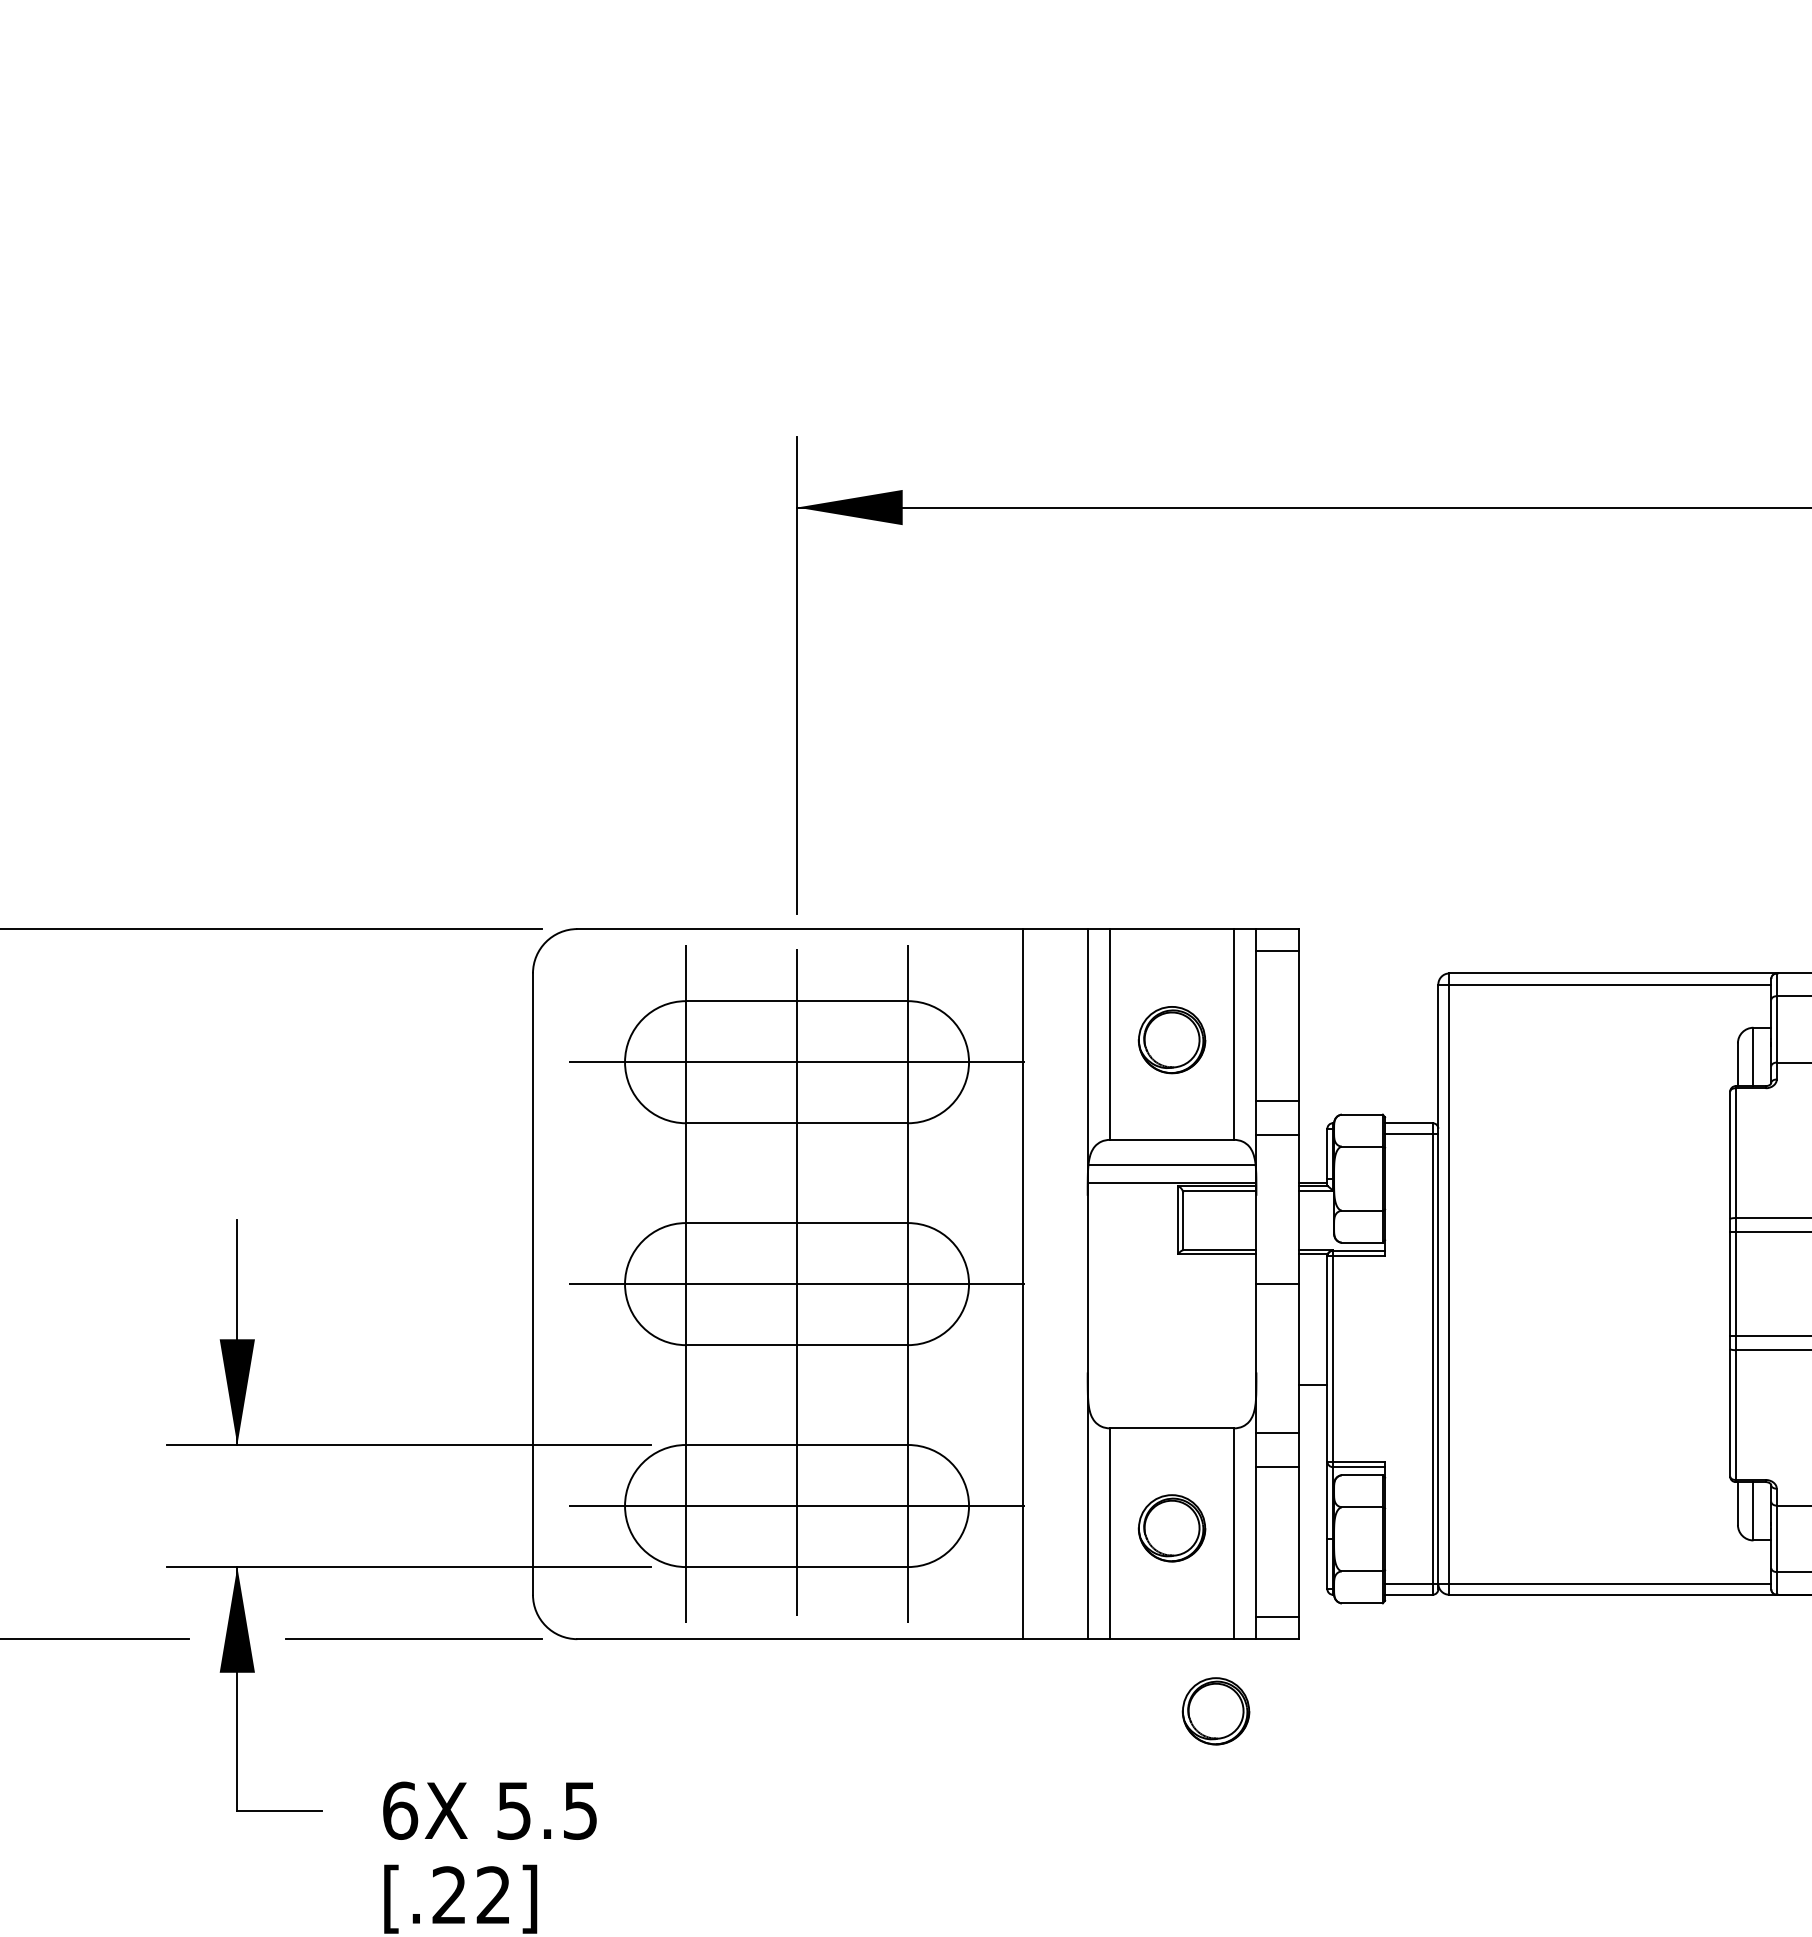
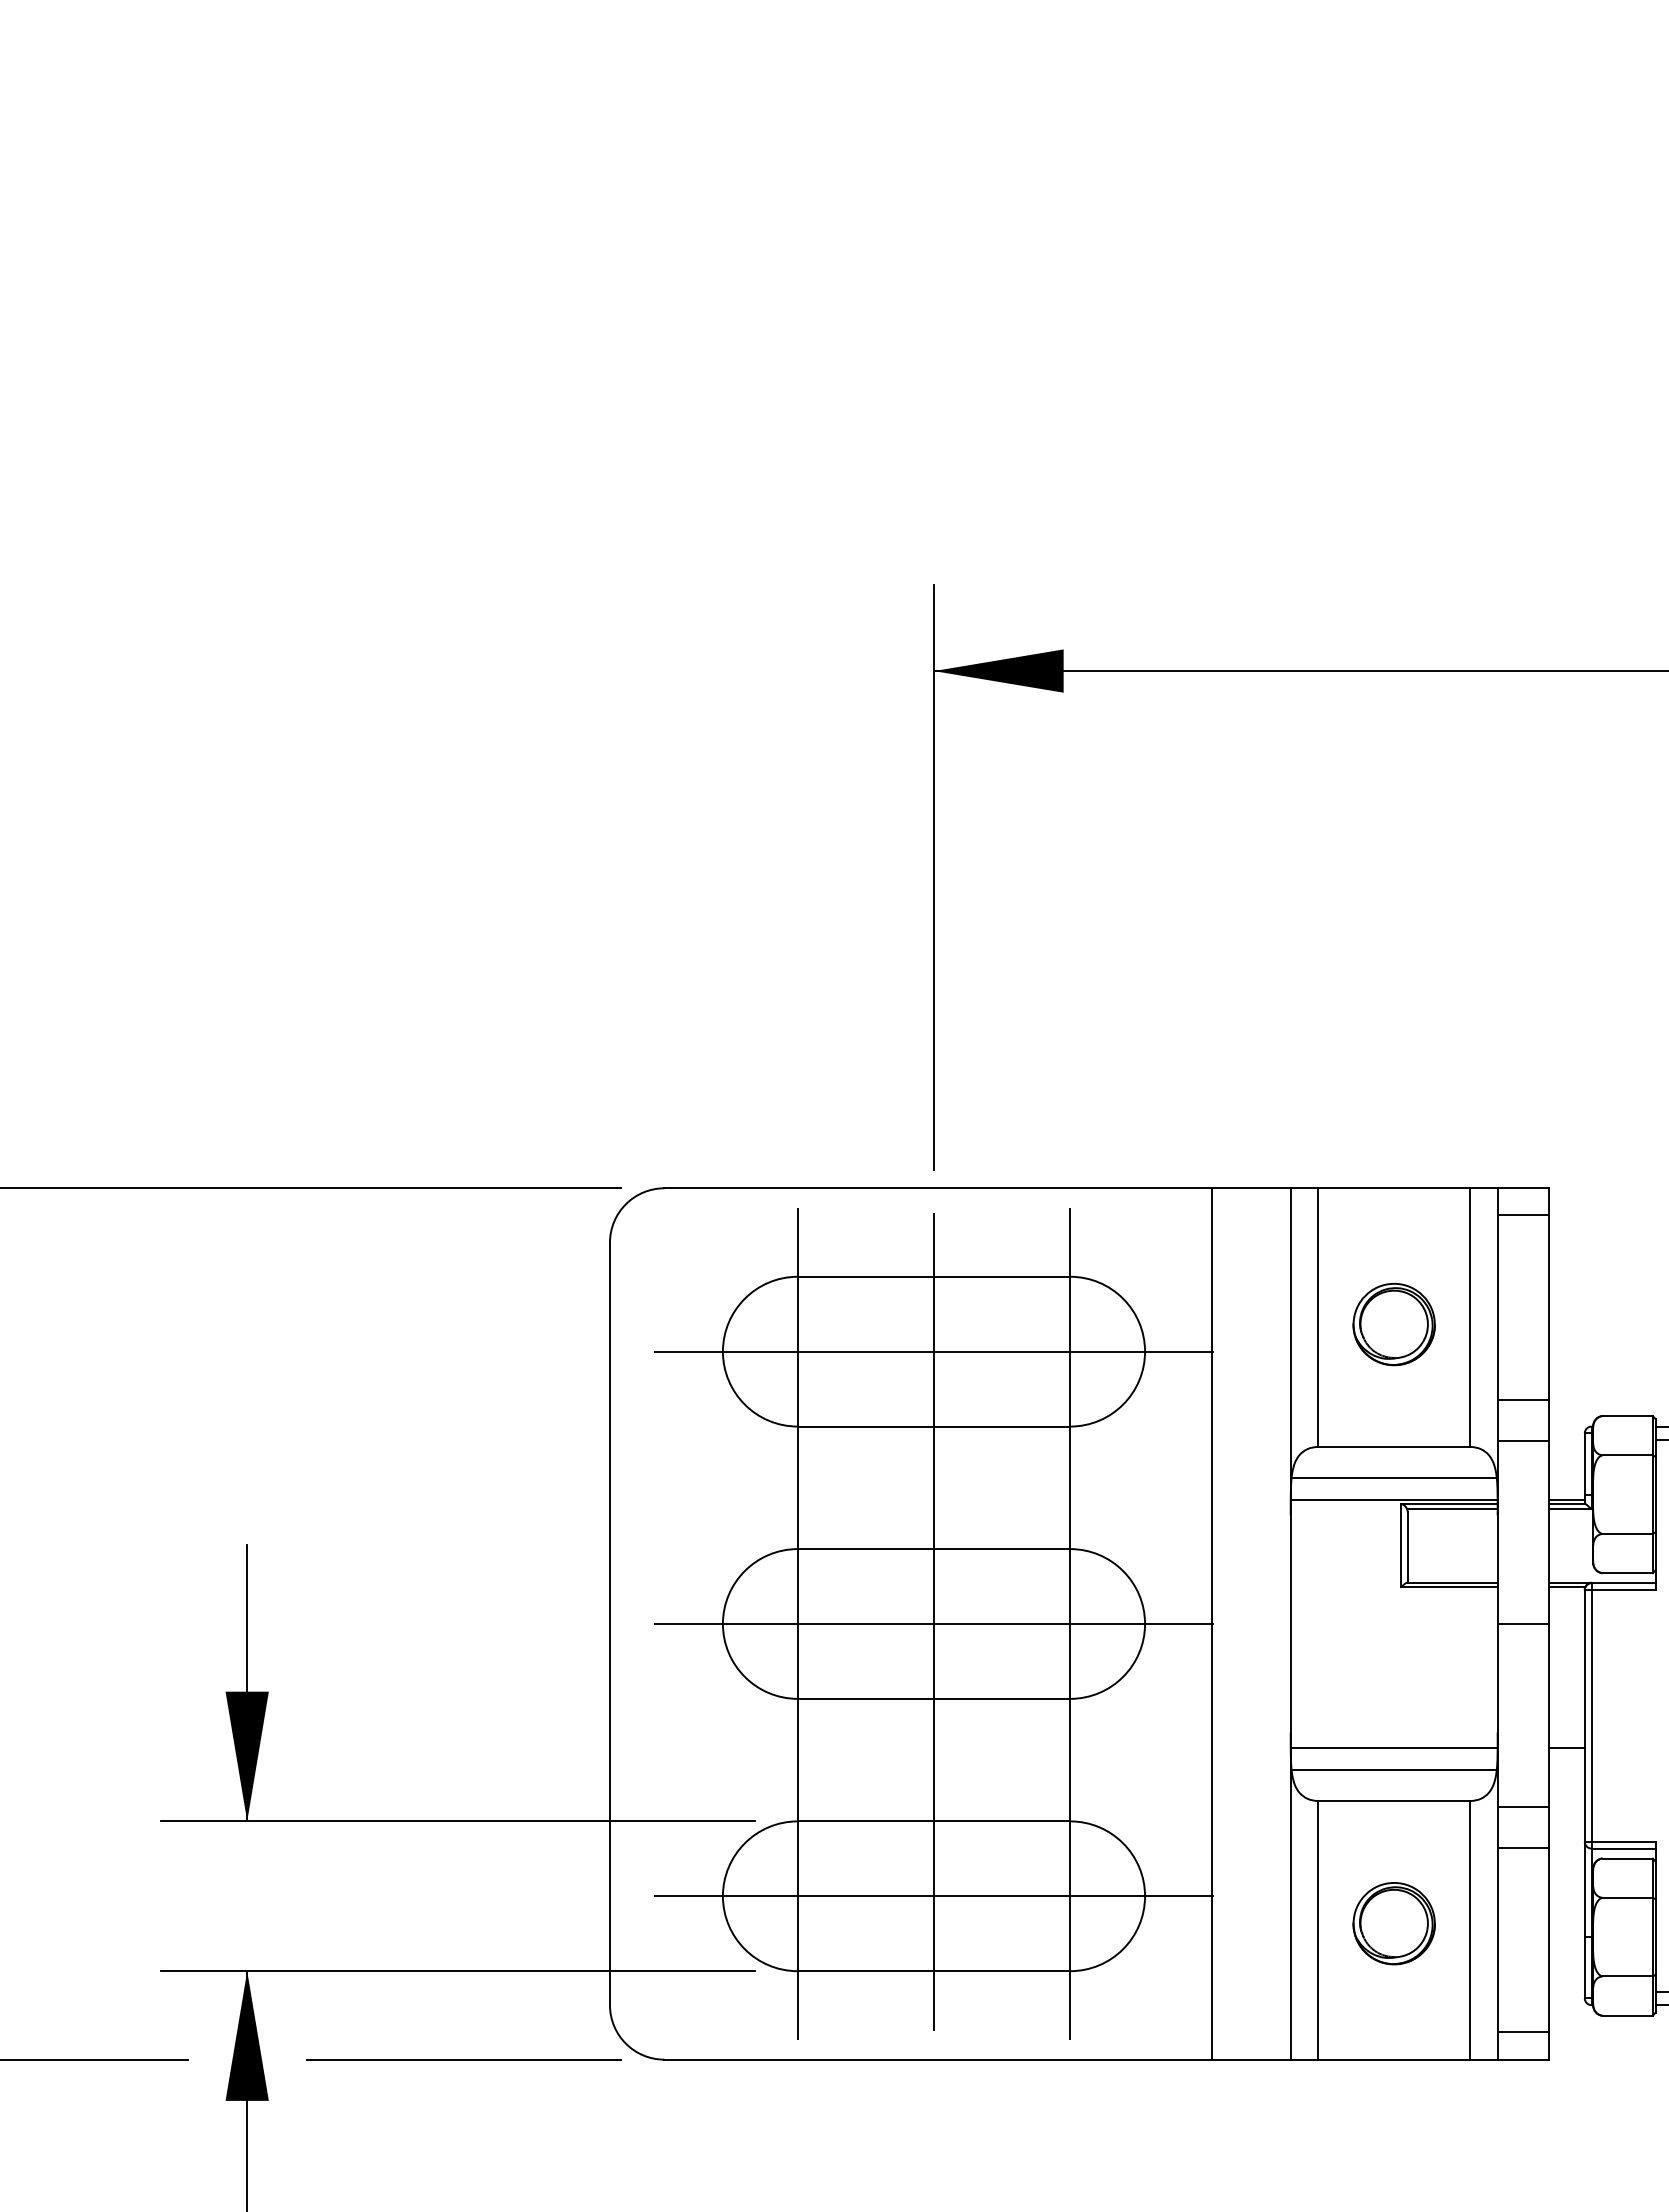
line: (1171, 1385) -> (1393, 1748), added
line: (1171, 1403) -> (1393, 1770), added
part: (1215, 1711) -> (1447, 2148), removed

